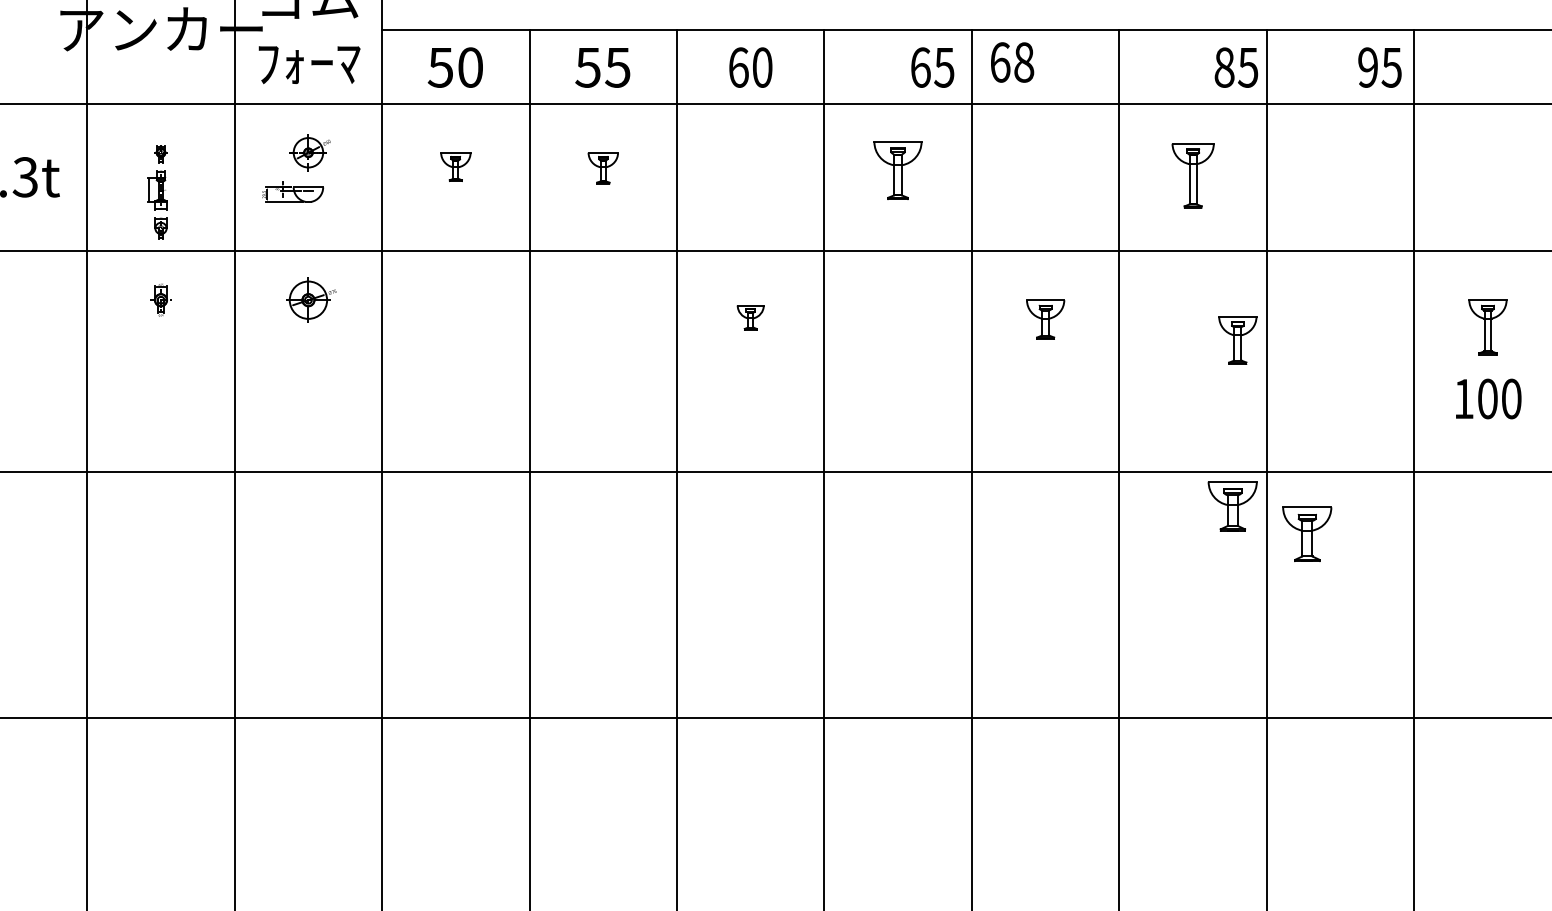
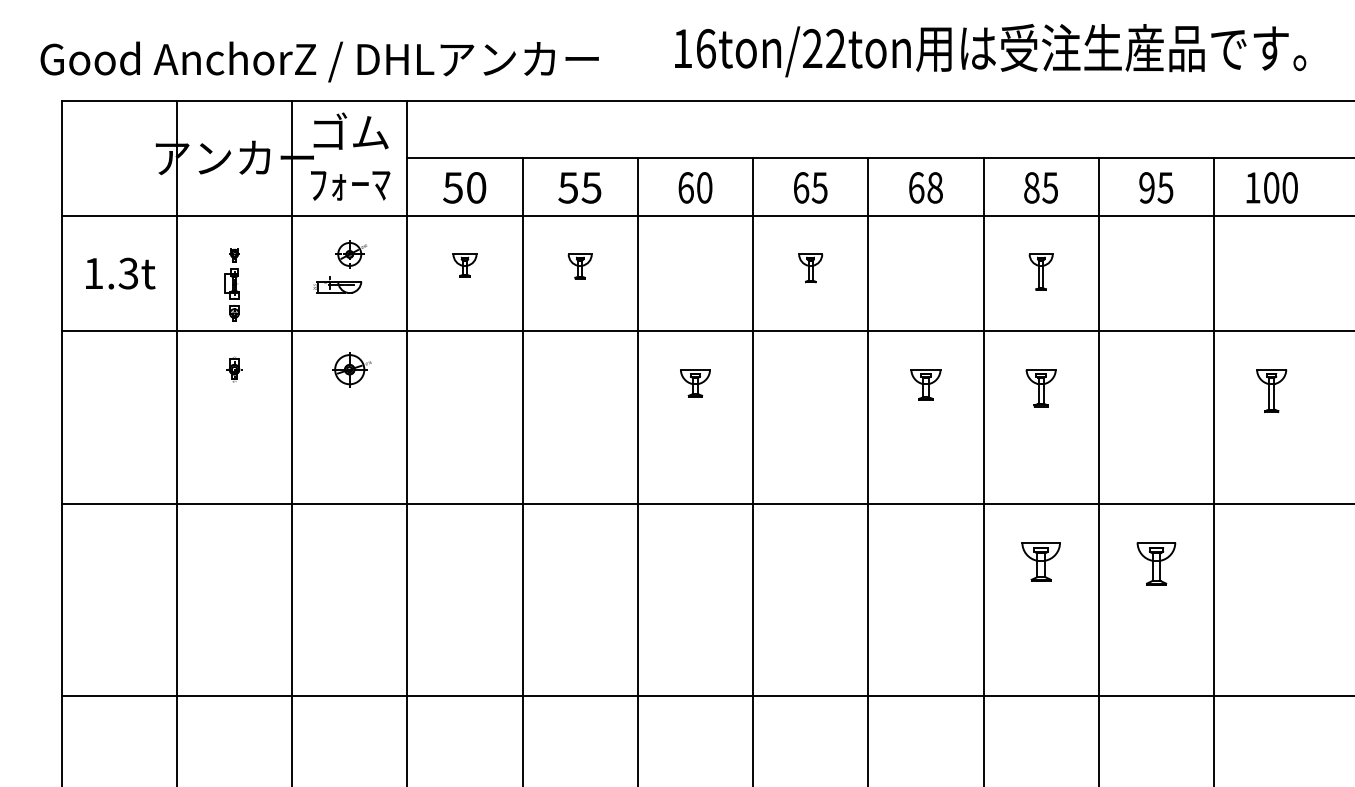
text: (1011, 62) -> (925, 187), moved
text: (932, 67) -> (810, 187), moved
text: (1235, 67) -> (1040, 187), moved
text: (1380, 67) -> (1156, 187), moved
part: (897, 170) -> (810, 268), size x0.62
part: (1192, 174) -> (1040, 271), size x0.71
part: (750, 317) -> (695, 383), size x1.43
part: (1236, 340) -> (1040, 388), moved
text: (1487, 398) -> (1271, 187), moved
part: (1231, 505) -> (1040, 561), moved
part: (1307, 534) -> (1156, 563), moved

